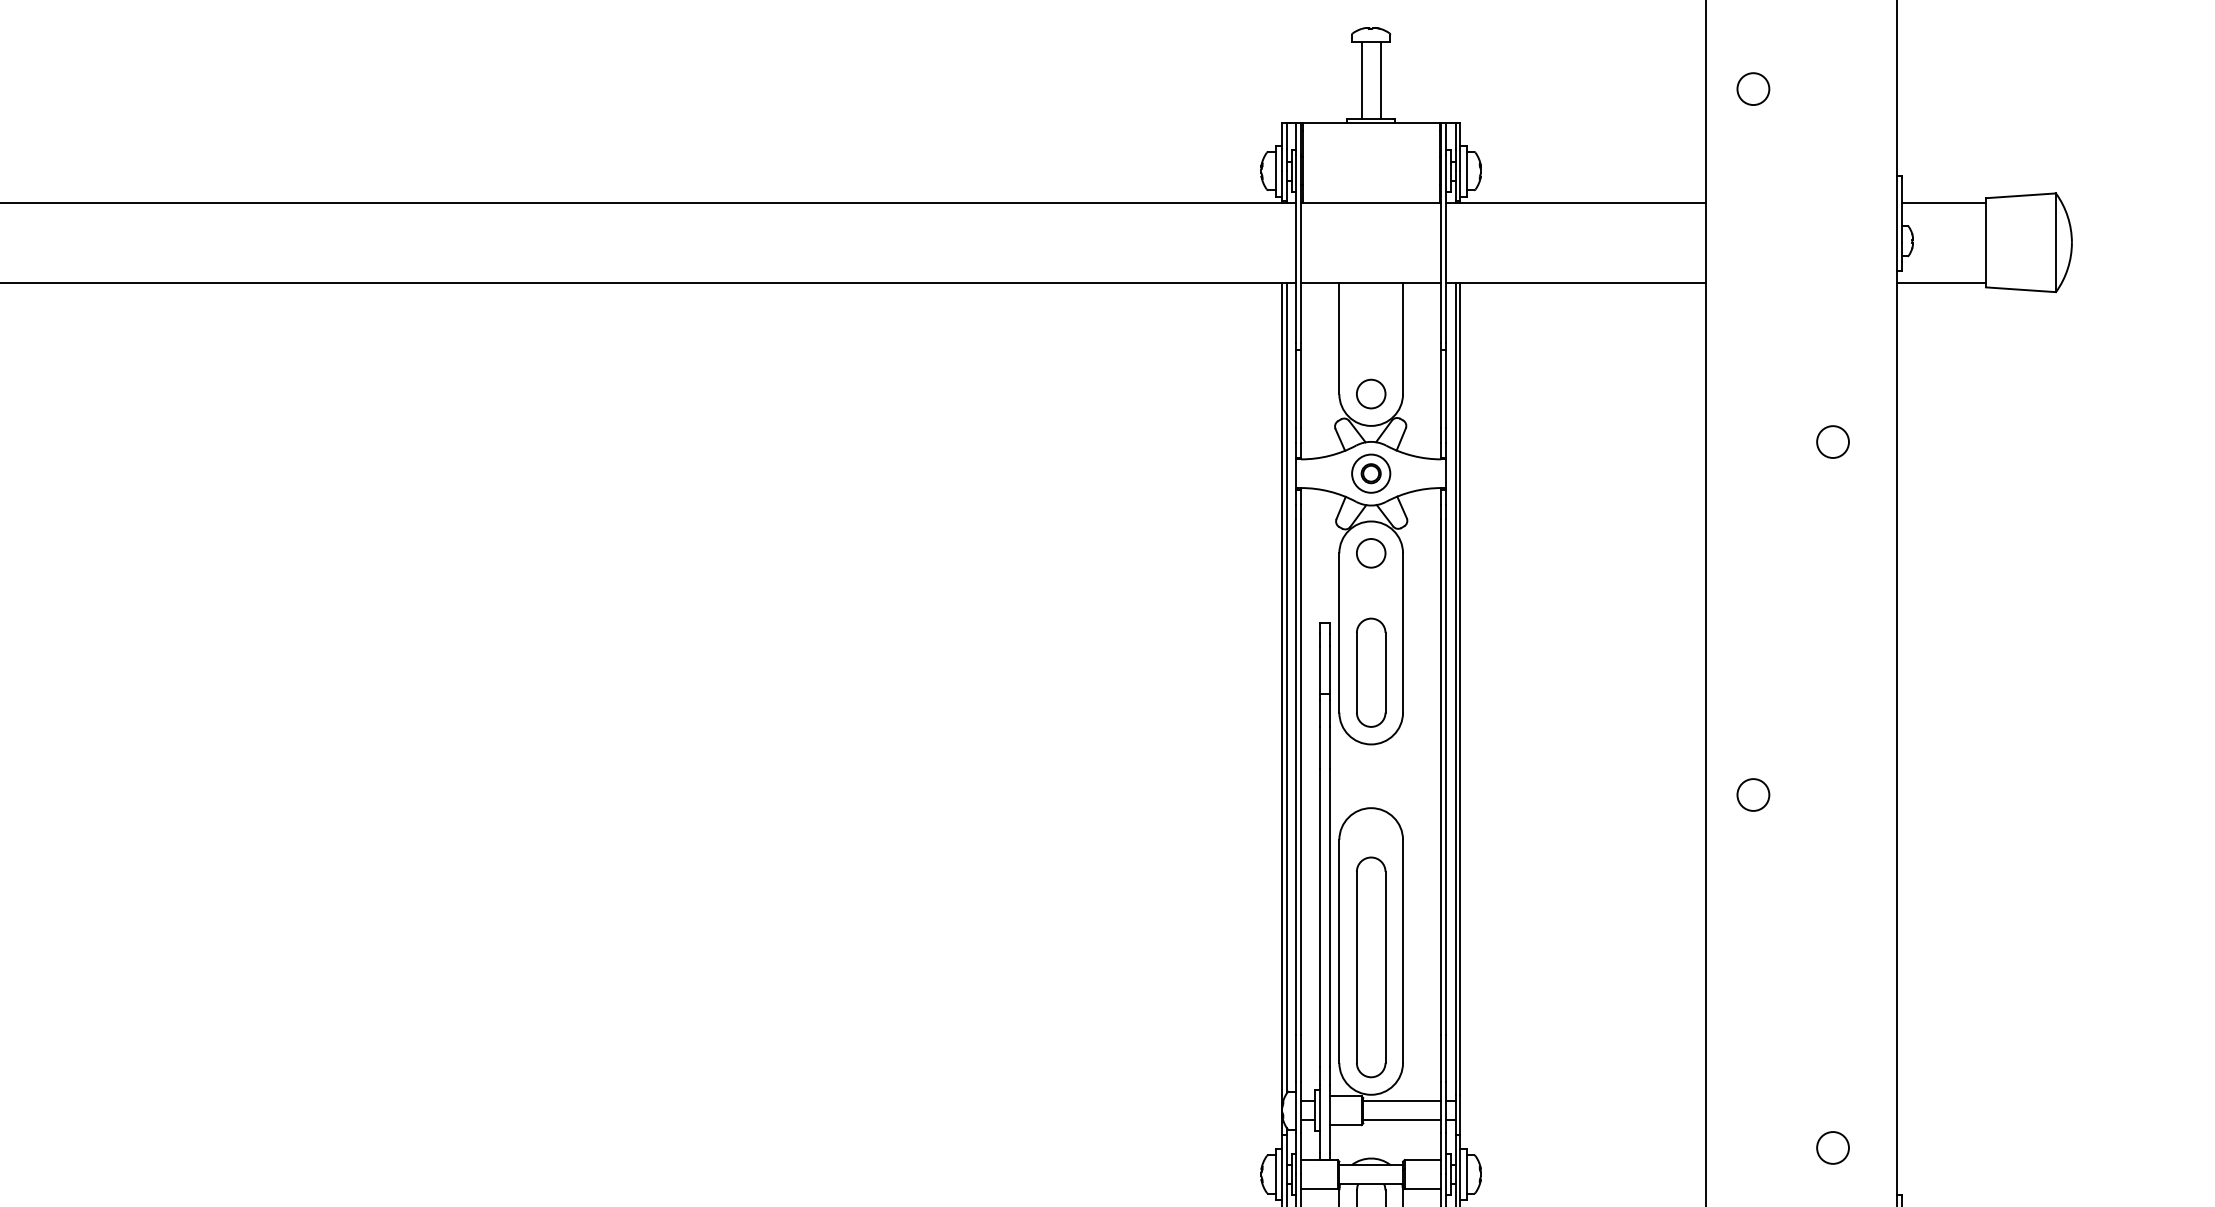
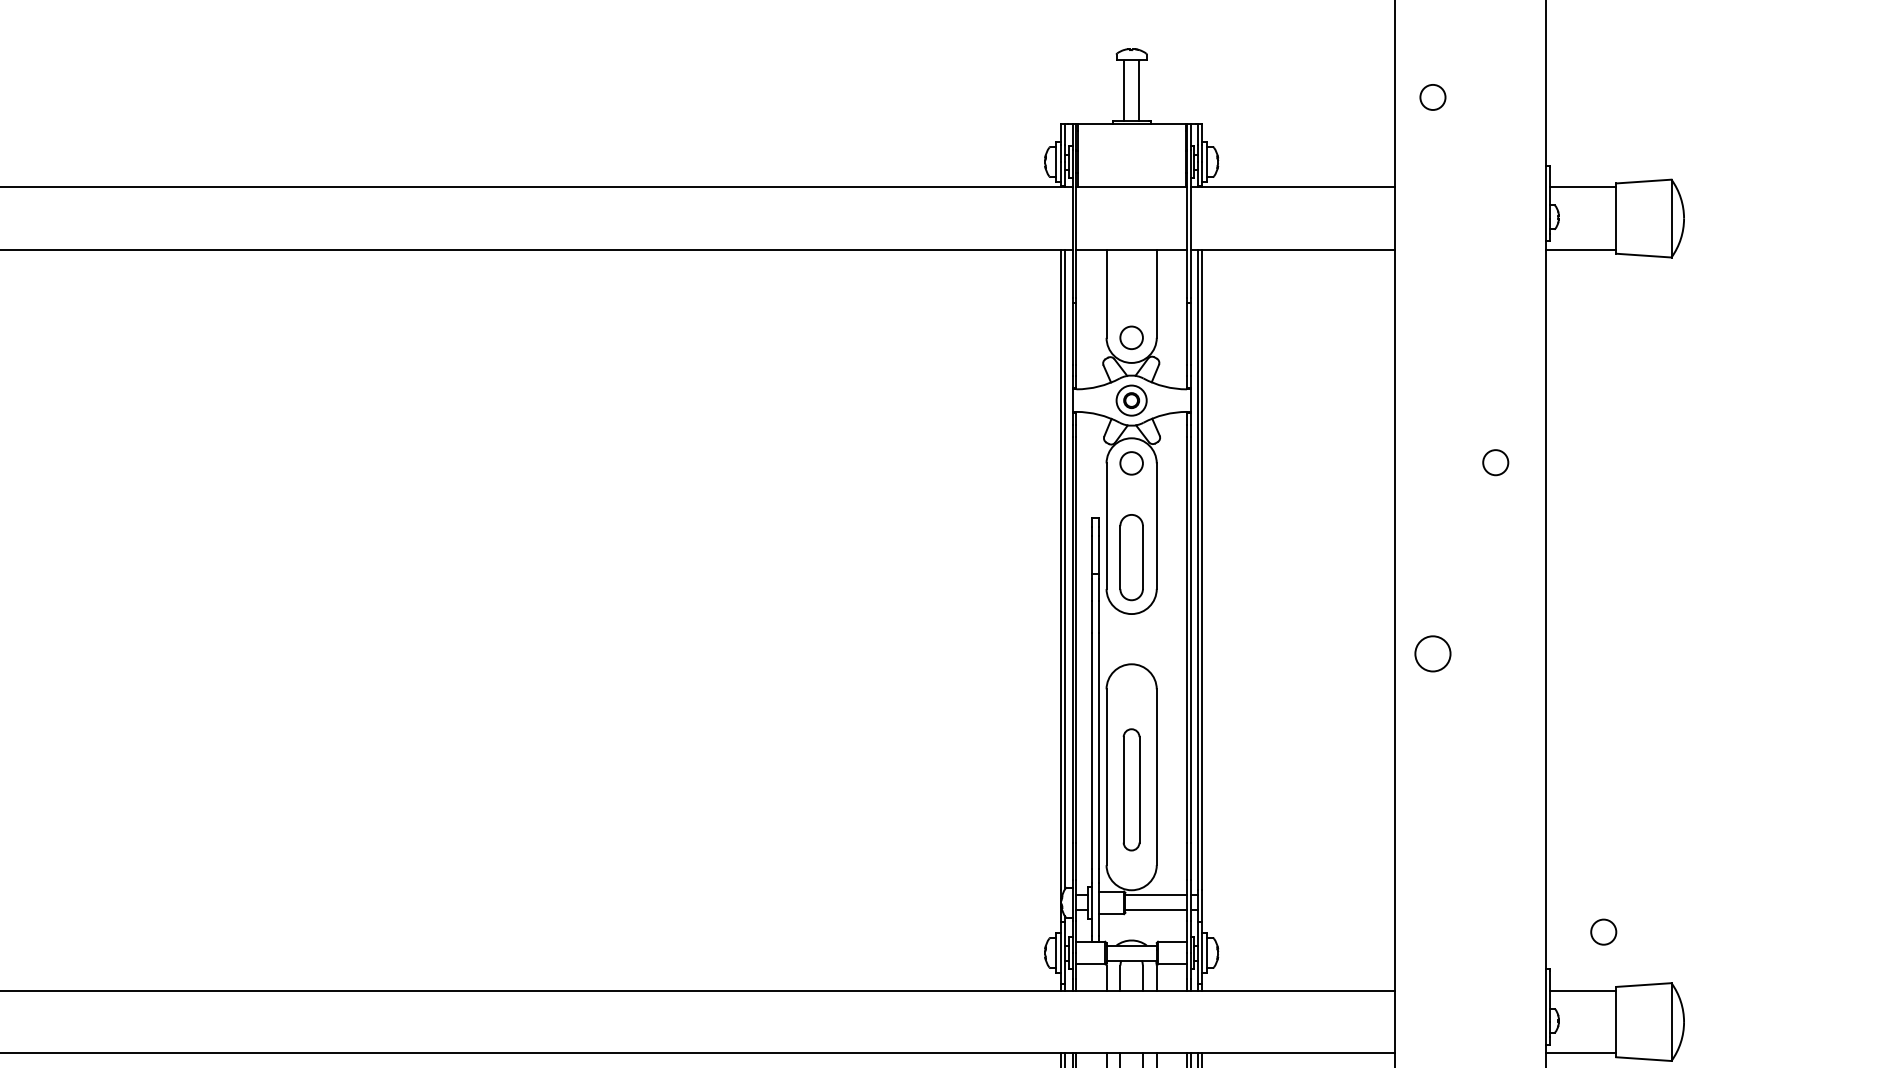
circle: (1832, 441) -> (1495, 462), moved
circle: (1752, 794) -> (1432, 653), size x1.4
part: (1370, 966) -> (1131, 789), size x0.7
circle: (1832, 1147) -> (1603, 931), moved

